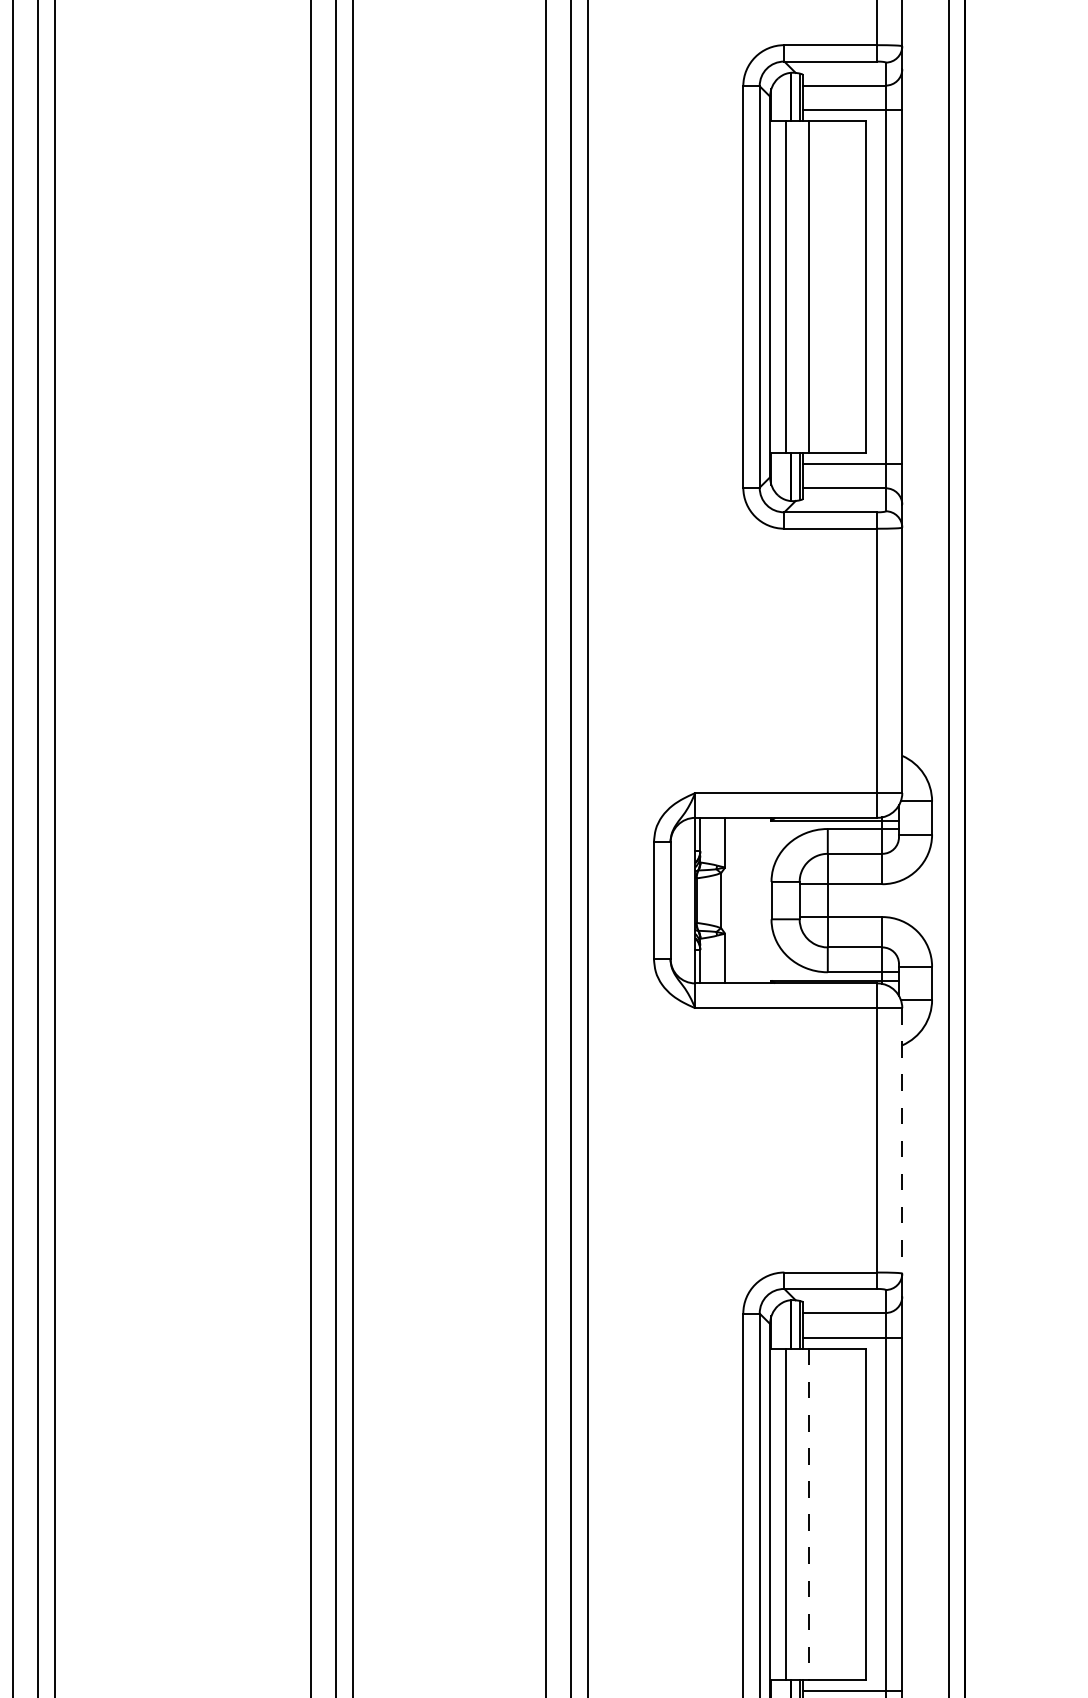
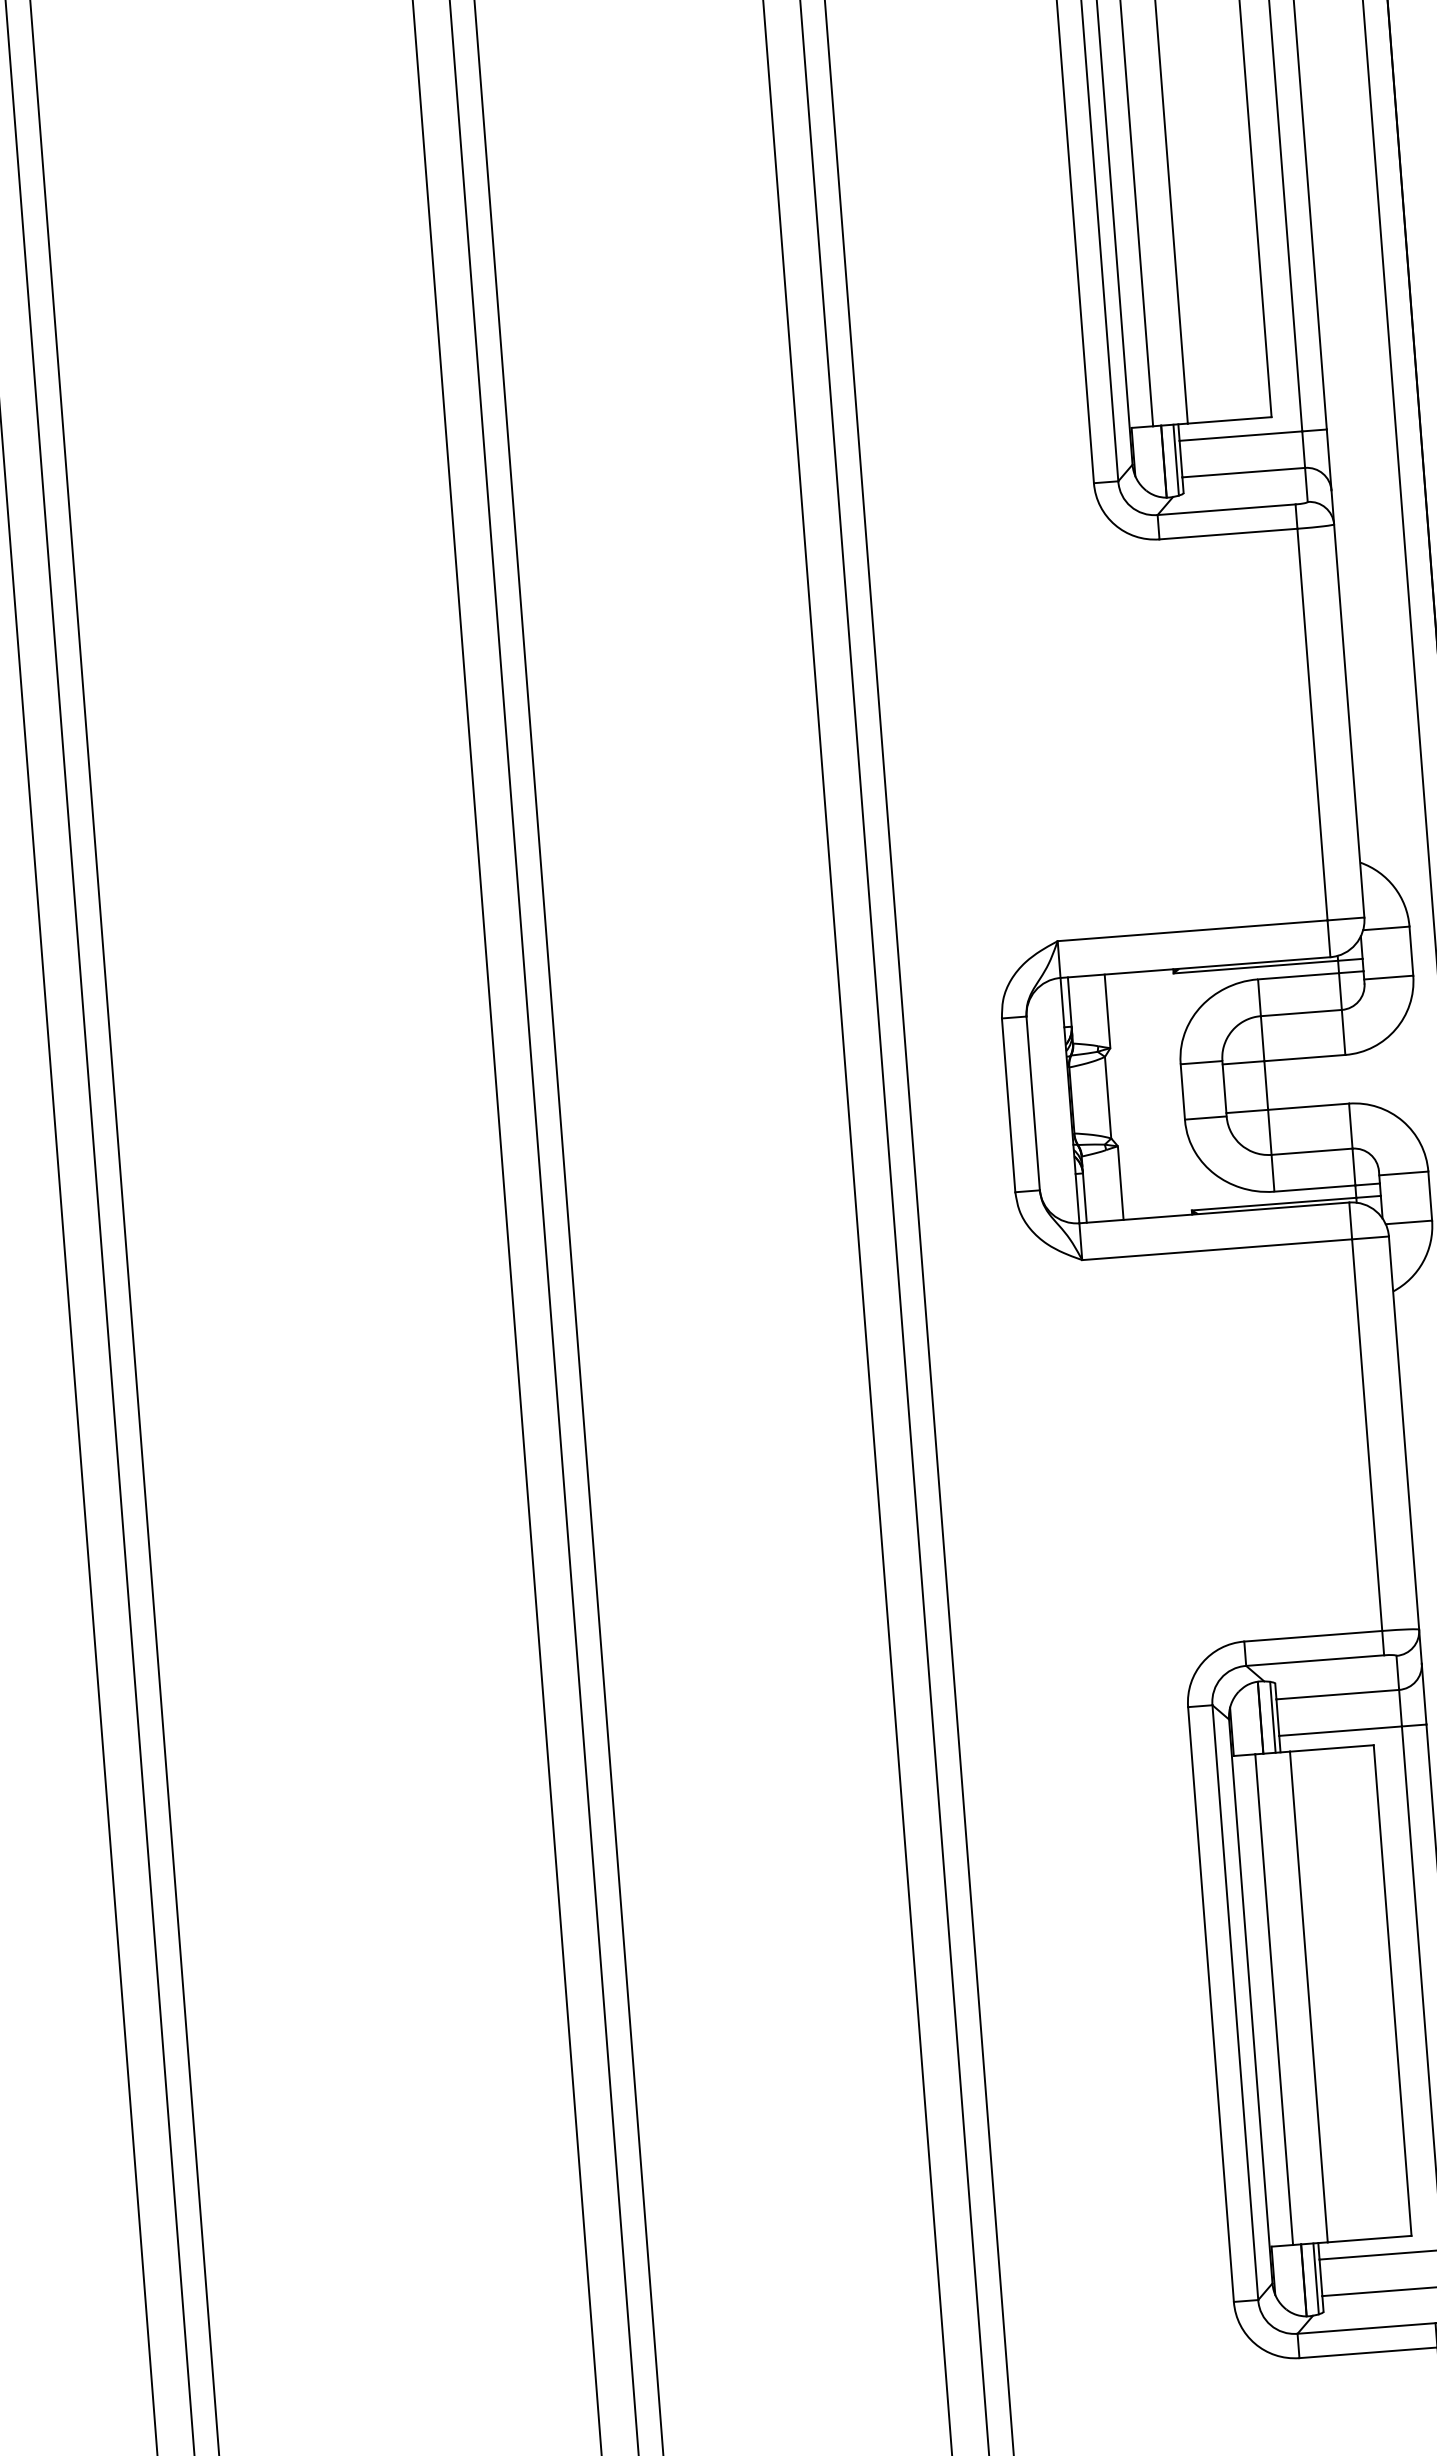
line: (902, 1140) -> (1404, 1432), dashed -> solid
line: (809, 1514) -> (1309, 1997), dashed -> solid

